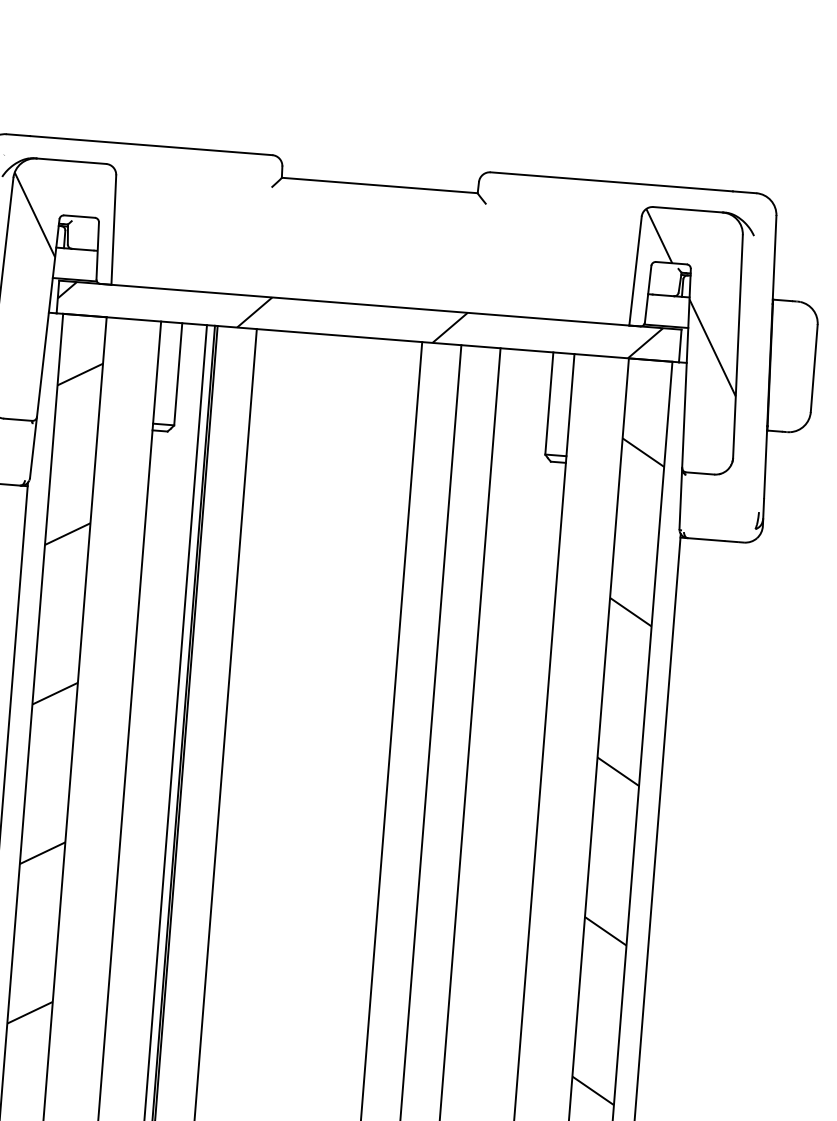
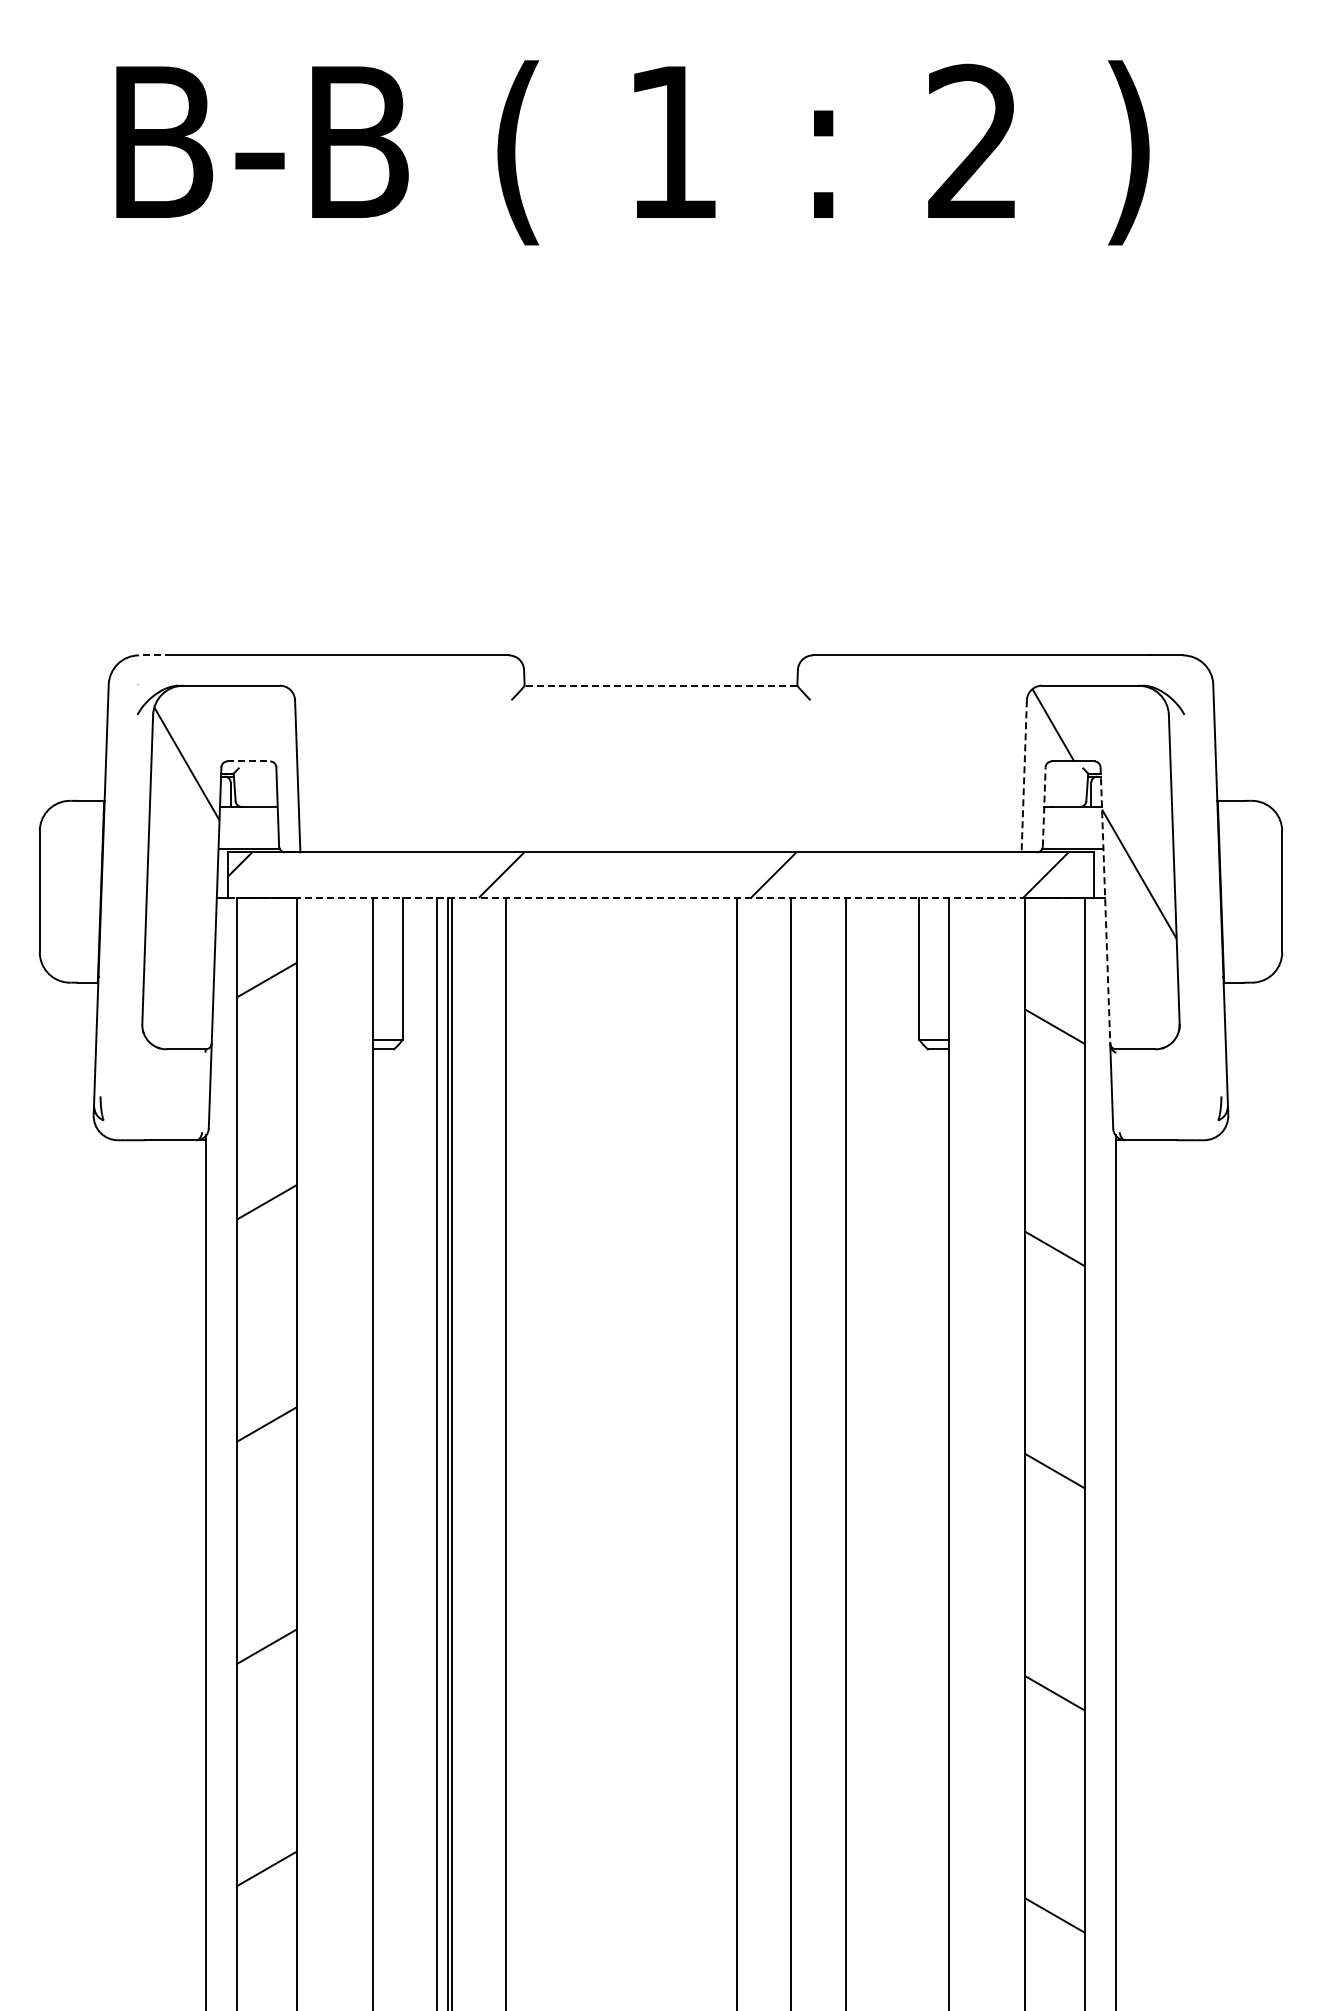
line: (17, 135) -> (154, 655), solid -> dashed
line: (379, 185) -> (660, 685), solid -> dashed
line: (80, 216) -> (249, 761), solid -> dashed
line: (635, 271) -> (1024, 776), solid -> dashed
line: (648, 293) -> (1044, 806), solid -> dashed
line: (368, 337) -> (661, 897), solid -> dashed
line: (686, 368) -> (1105, 905), solid -> dashed

